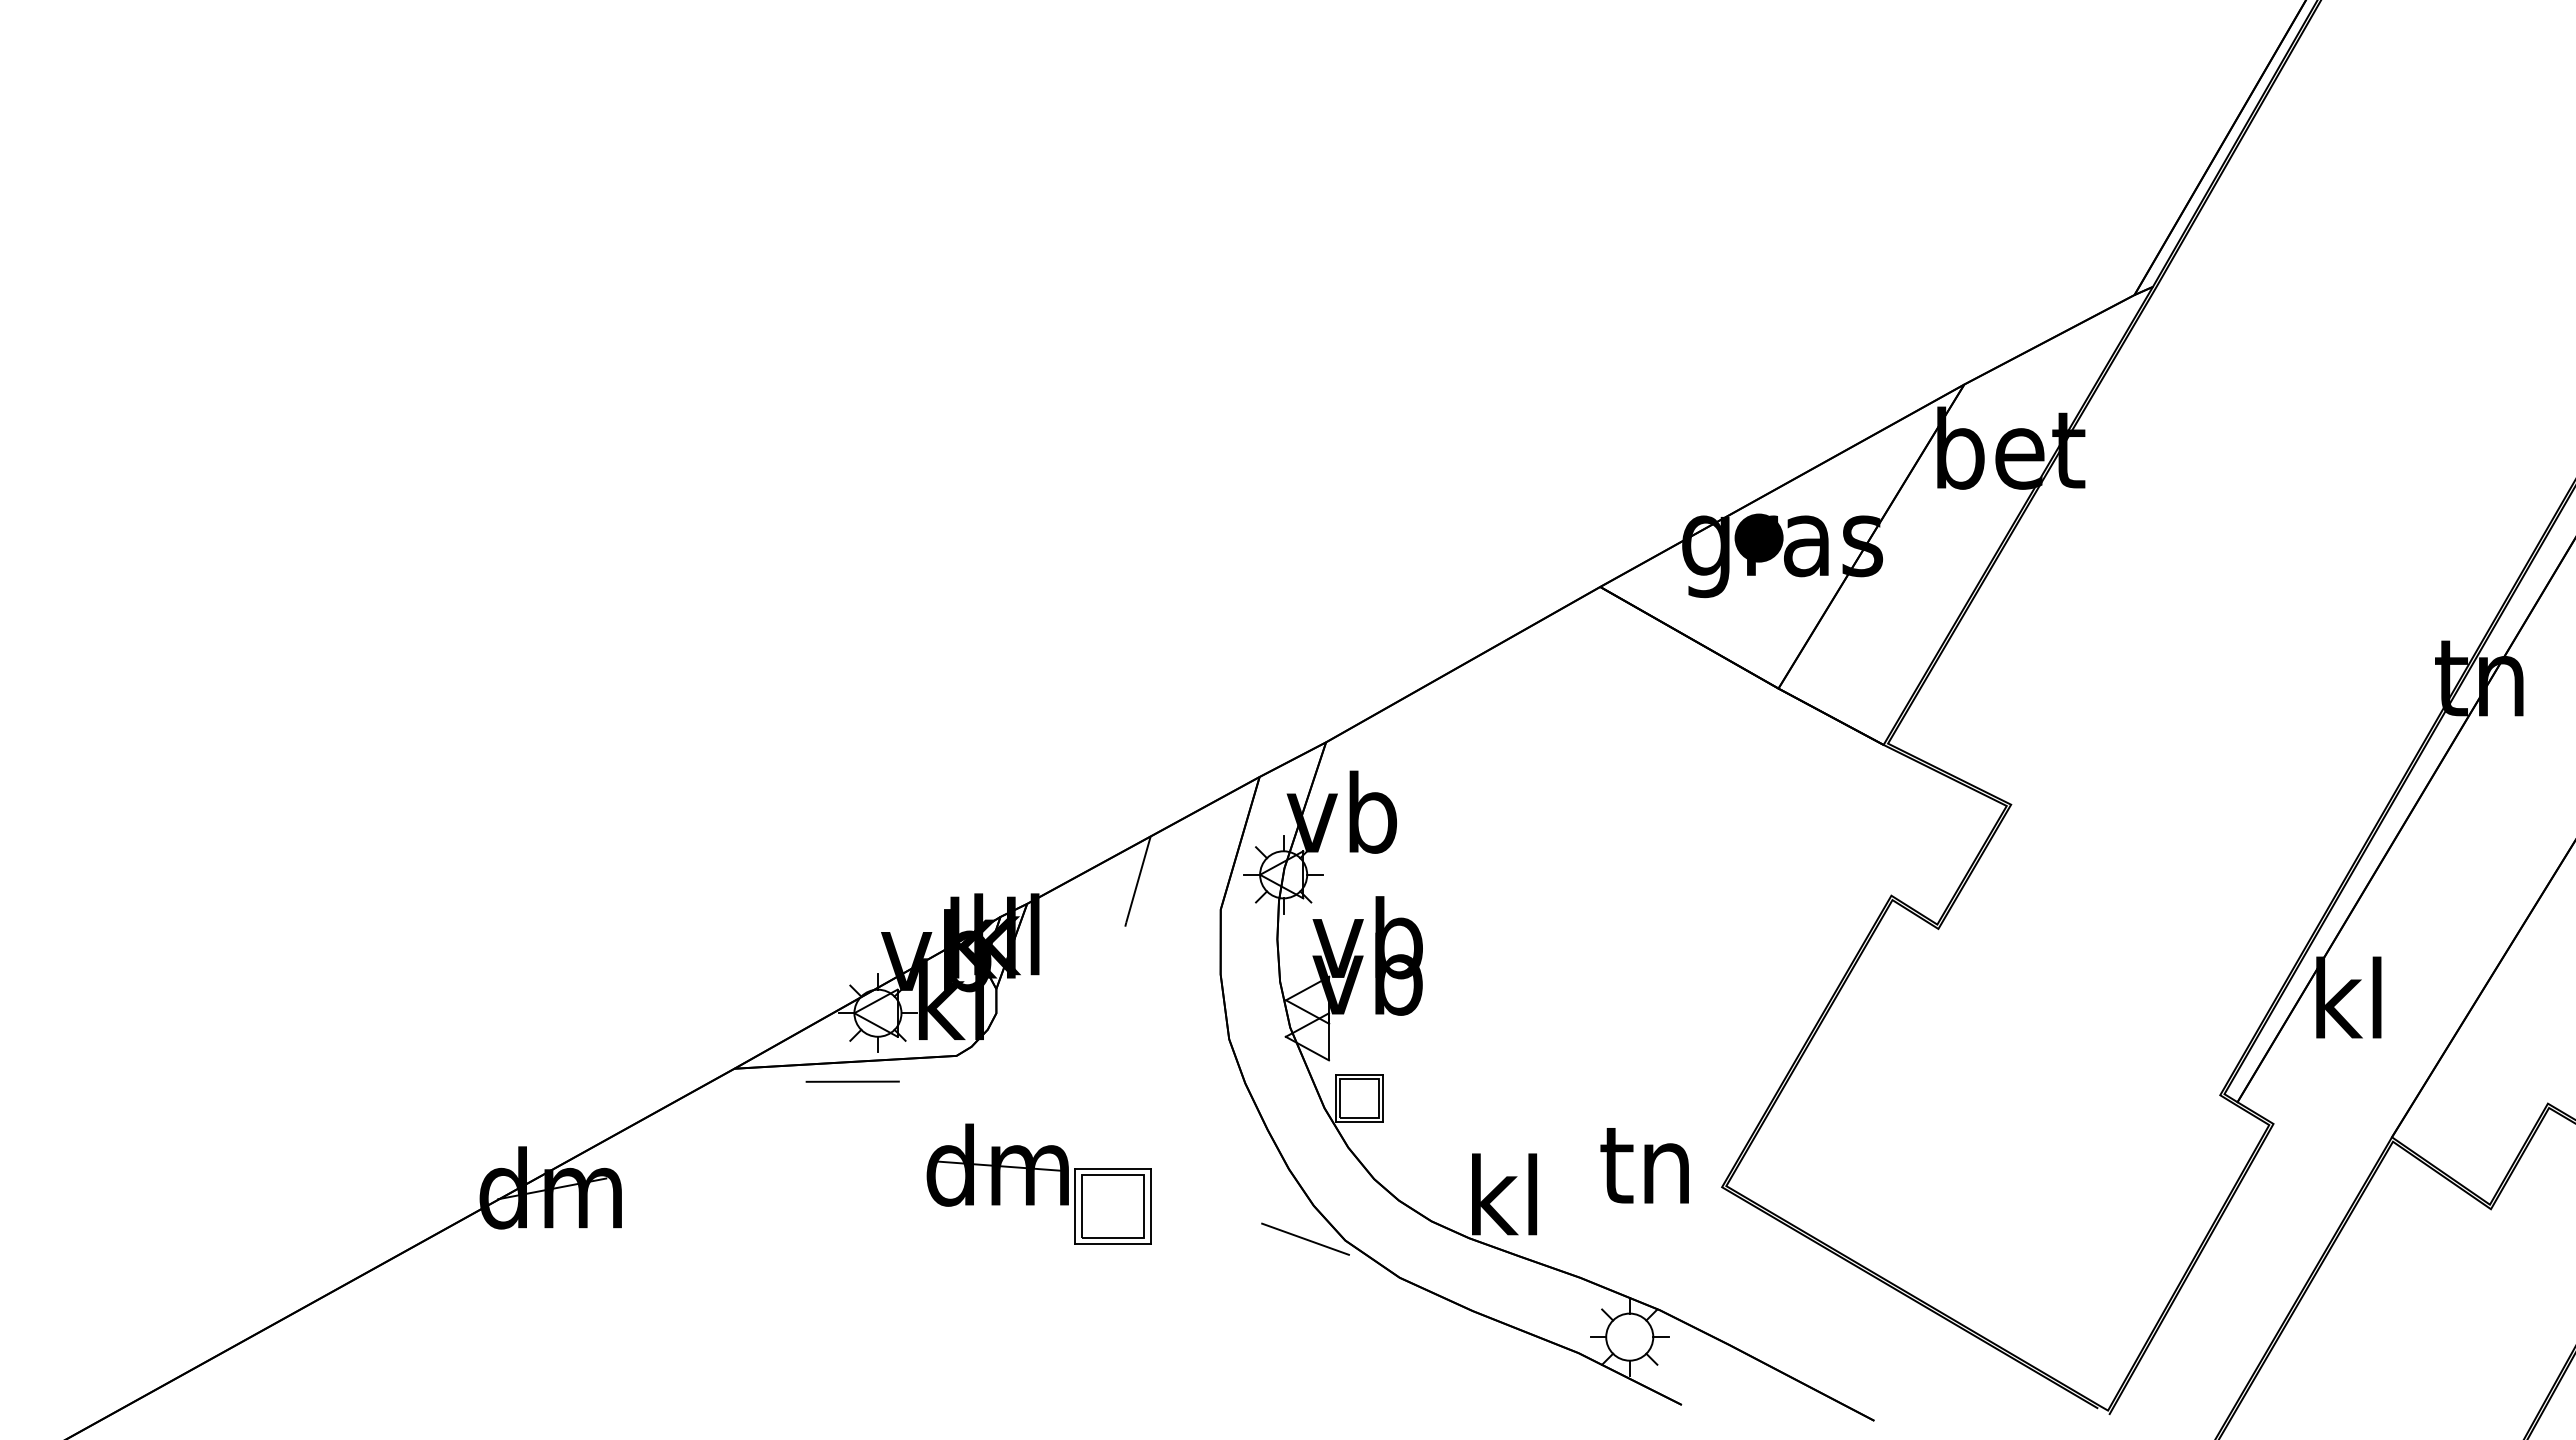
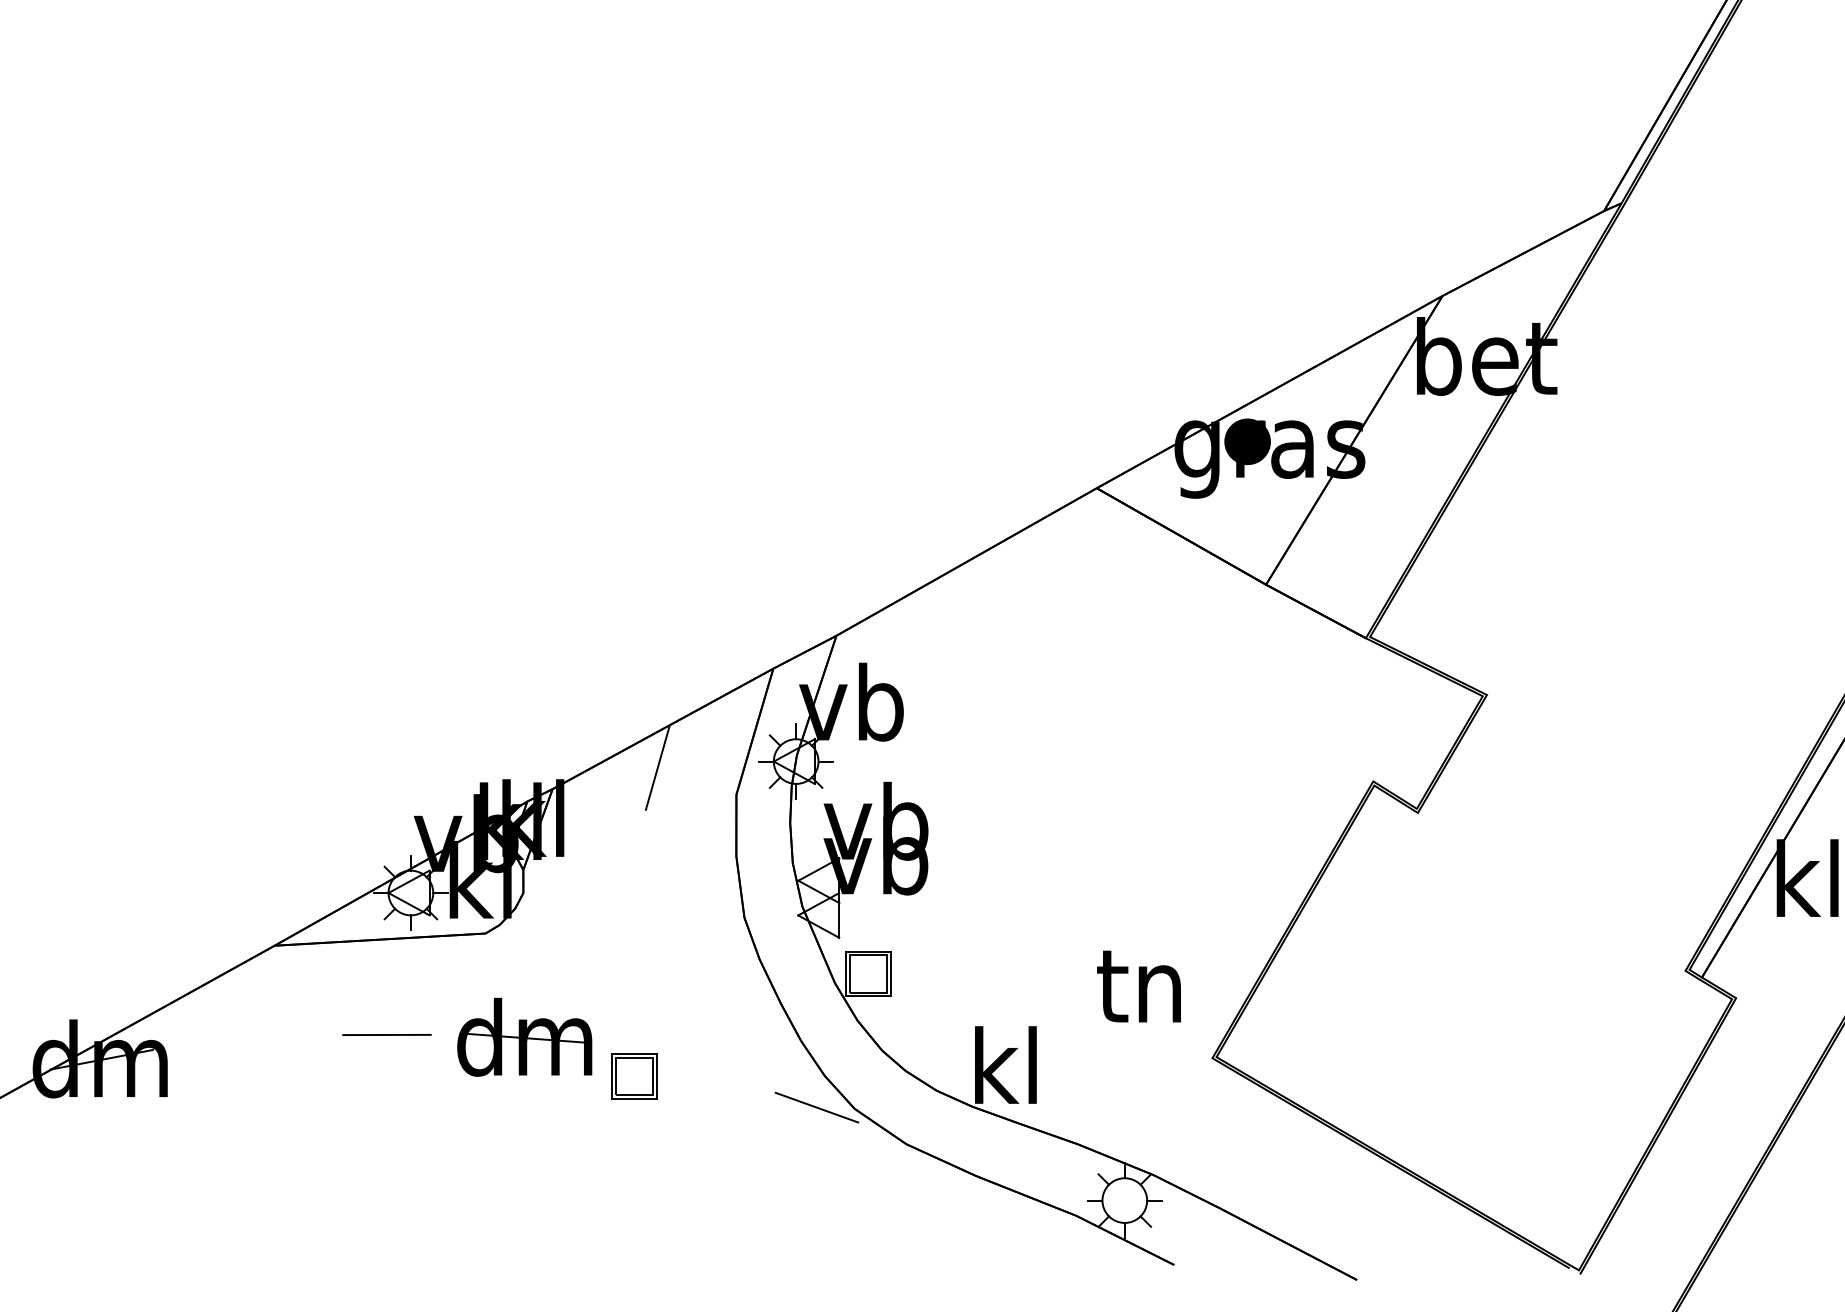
line: (852, 1081) -> (386, 1034), moved
text: (1644, 1165) -> (1138, 986), moved
part: (1113, 1206) -> (634, 1076), size x0.62

